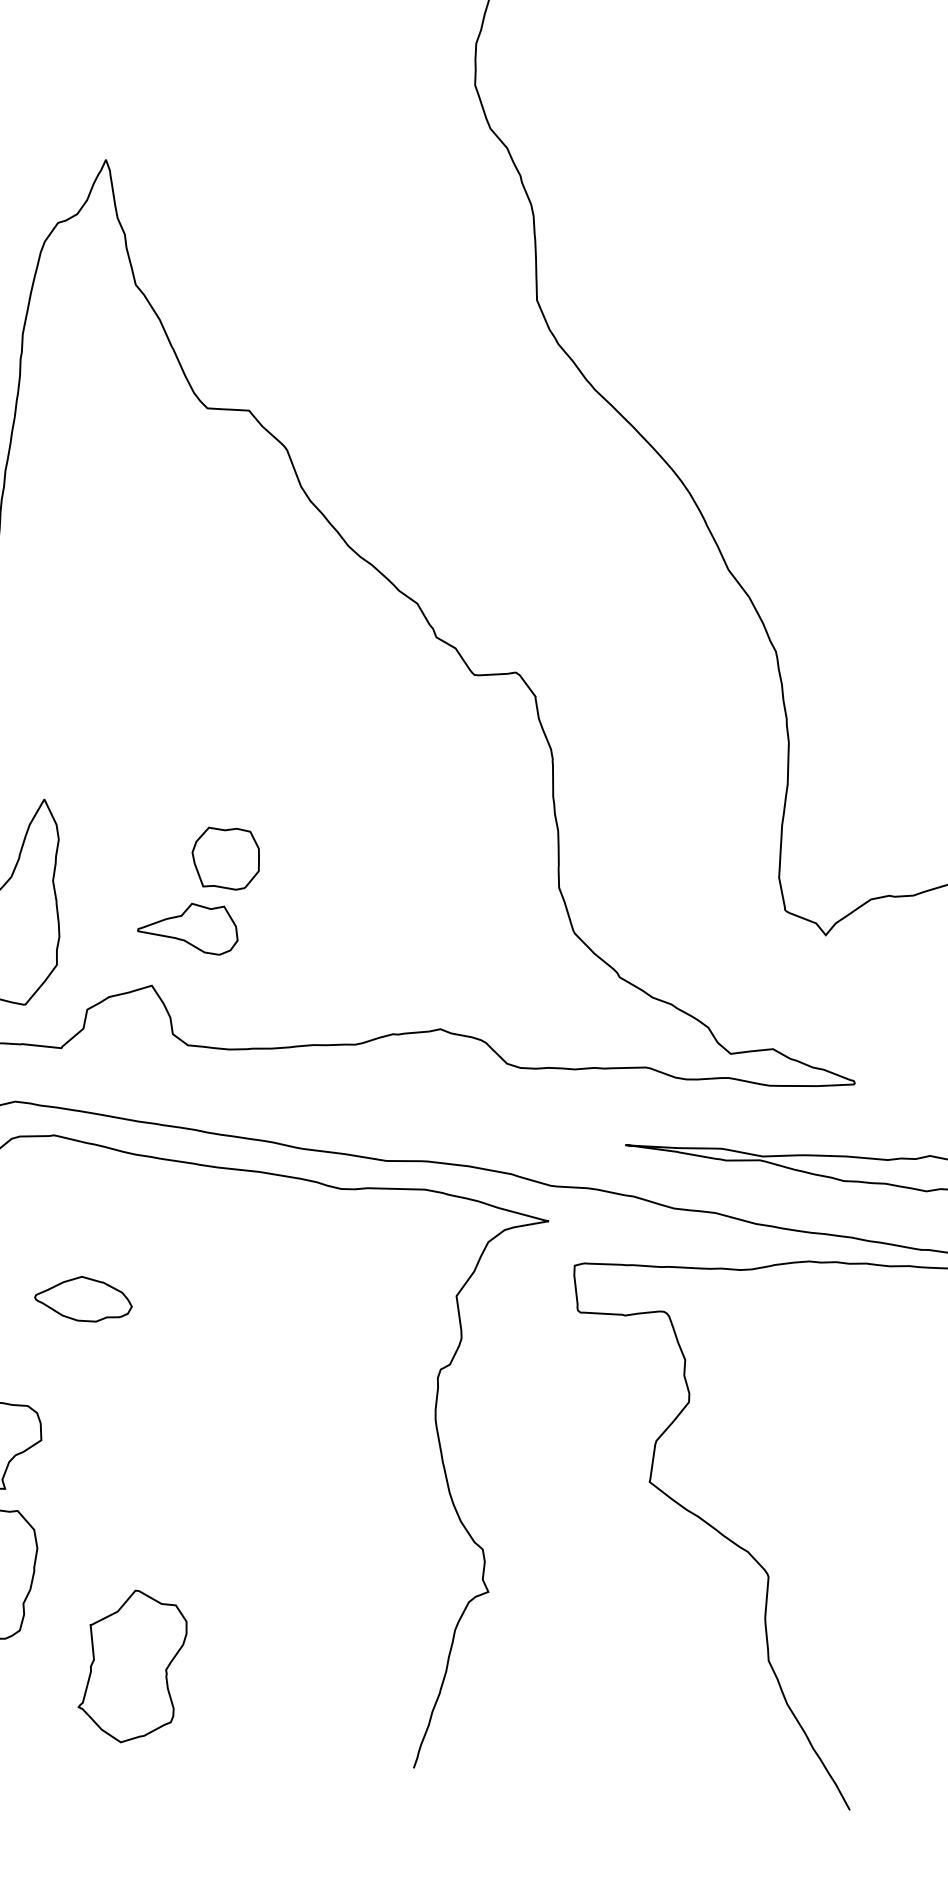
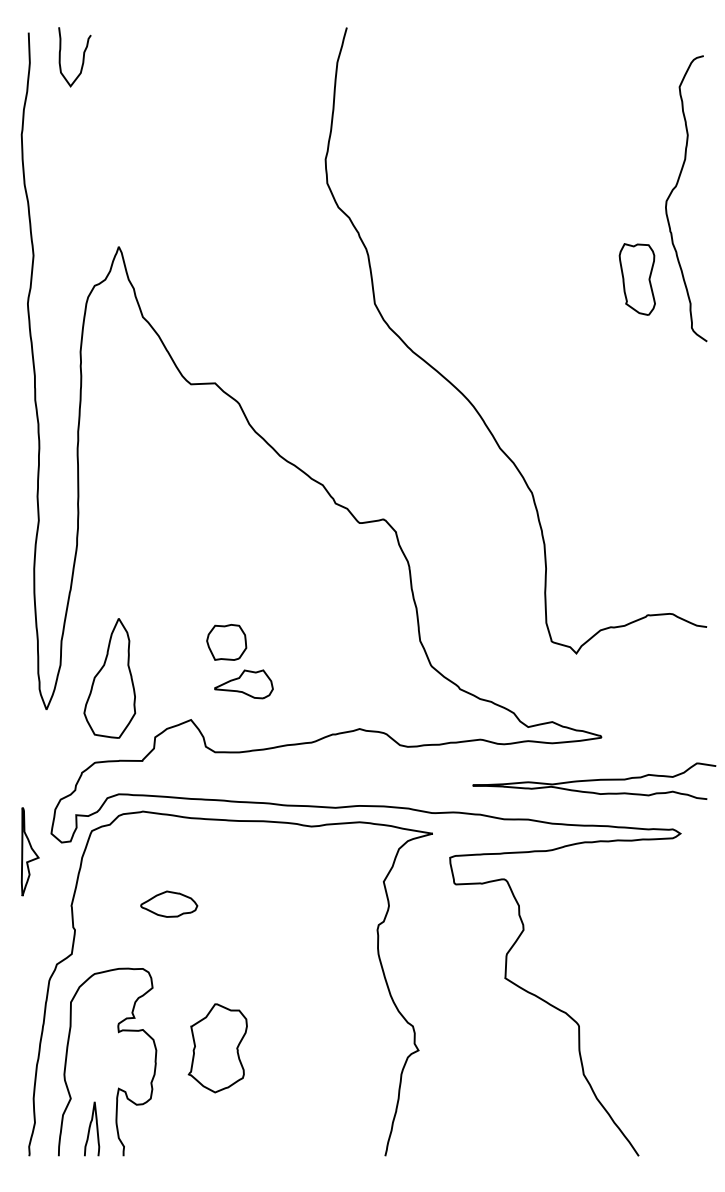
part: (187, 927) -> (243, 684), moved
part: (132, 1667) -> (217, 1048), moved

